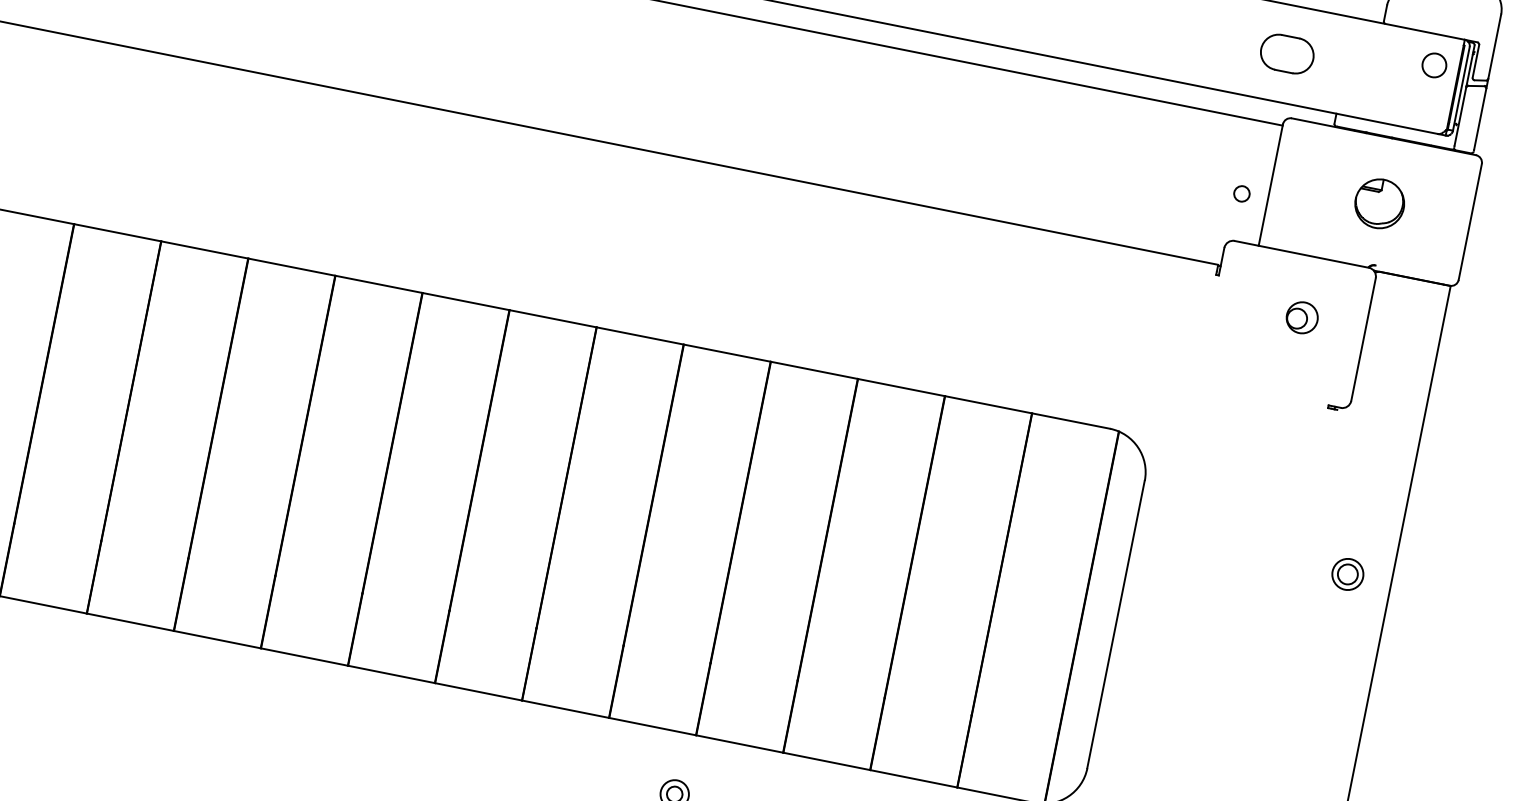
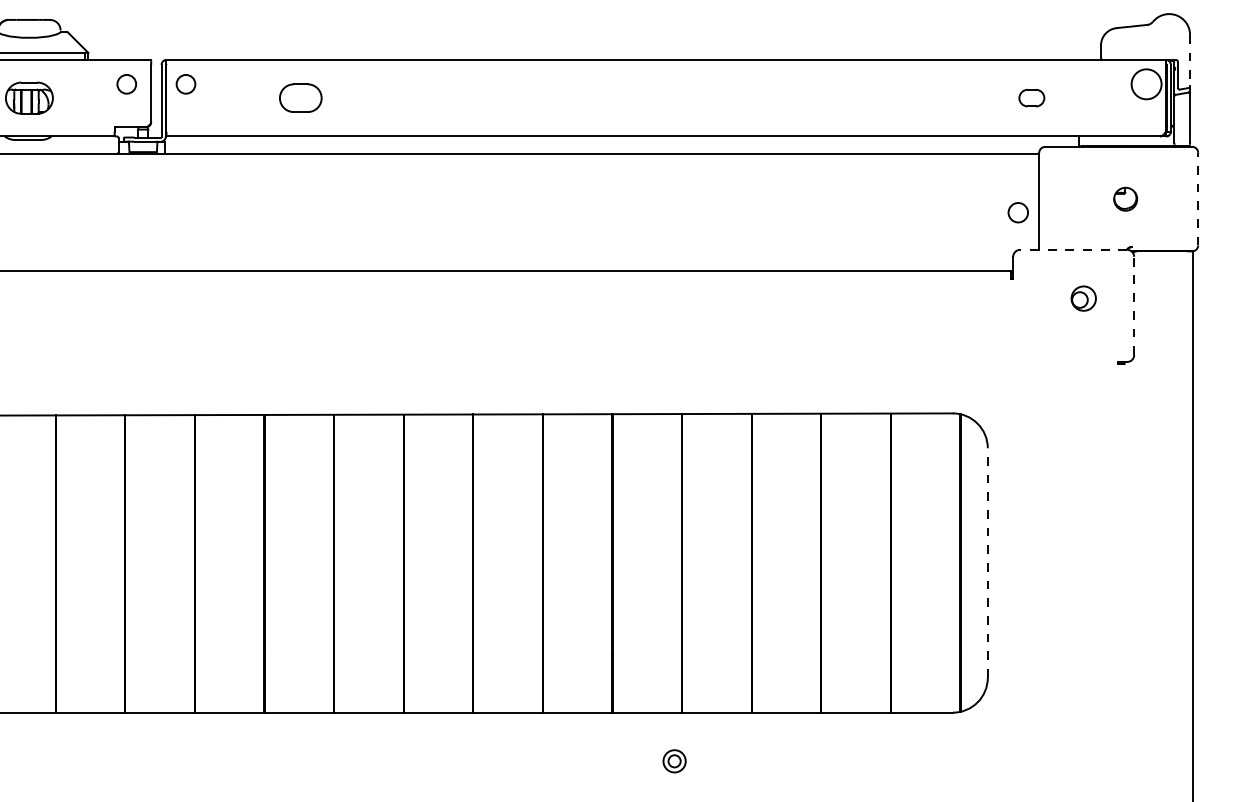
line: (1495, 46) -> (1190, 60), solid -> dashed
part: (1287, 53) -> (1031, 97), size x0.6
circle: (1434, 64) -> (1146, 83), size x1.6
circle: (1242, 193) -> (1018, 212), size x1.6
part: (1379, 204) -> (1125, 199), size x0.6
line: (1470, 221) -> (1198, 198), solid -> dashed
line: (1301, 253) -> (1073, 249), solid -> dashed
line: (1363, 339) -> (1134, 305), solid -> dashed
part: (1348, 574) -> (1158, 488), removed
line: (1115, 625) -> (987, 563), solid -> dashed

